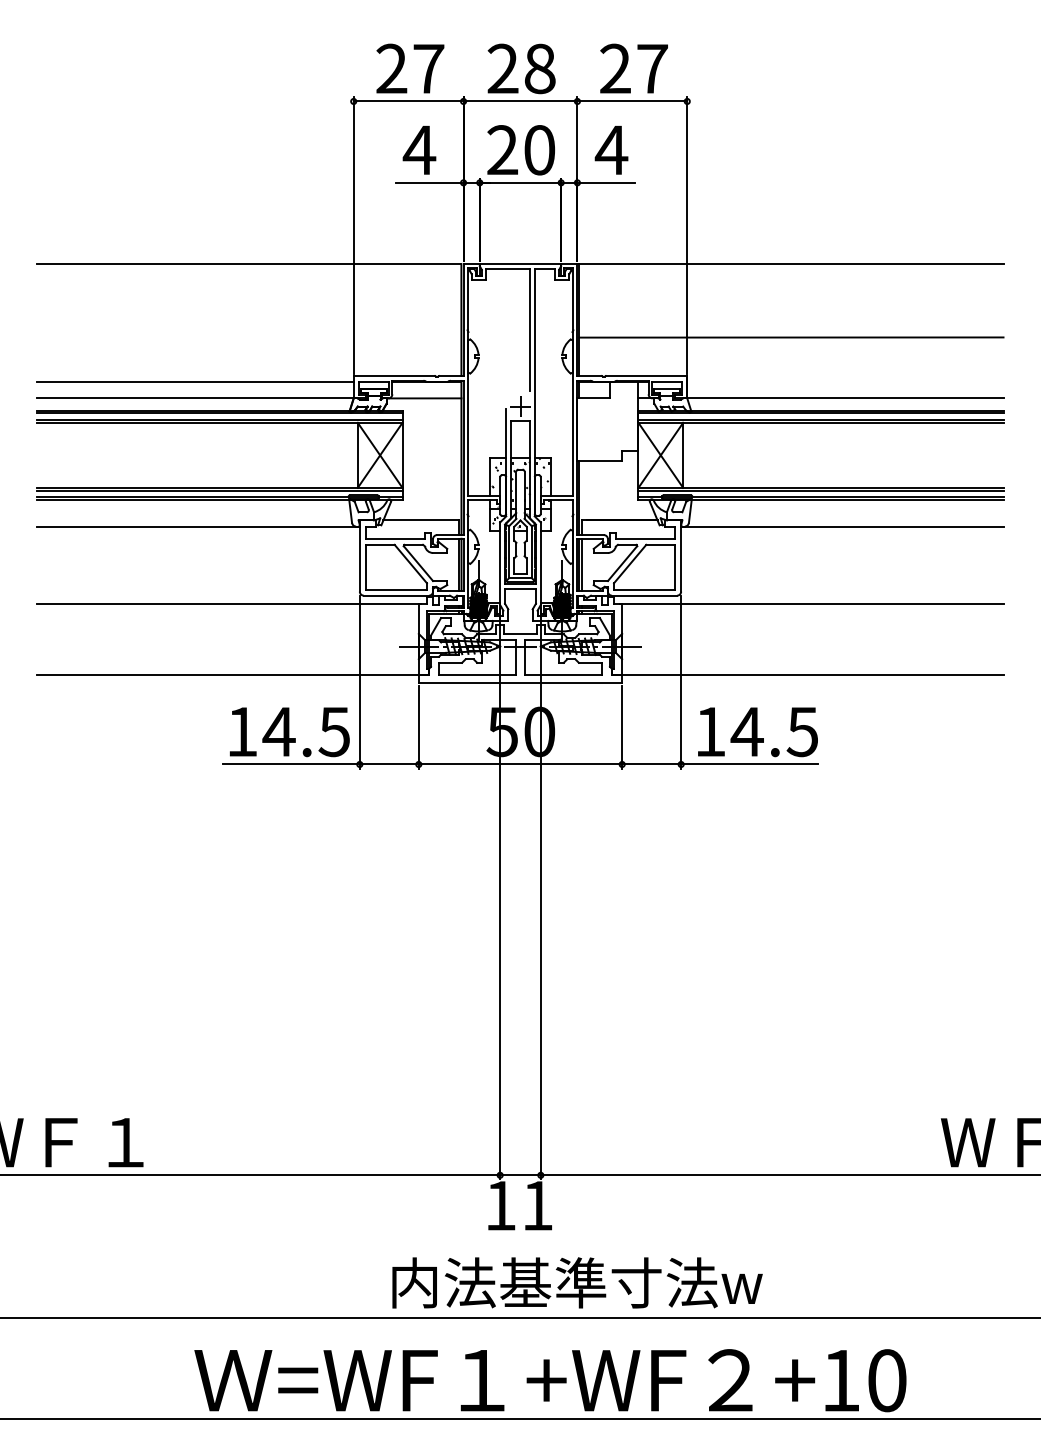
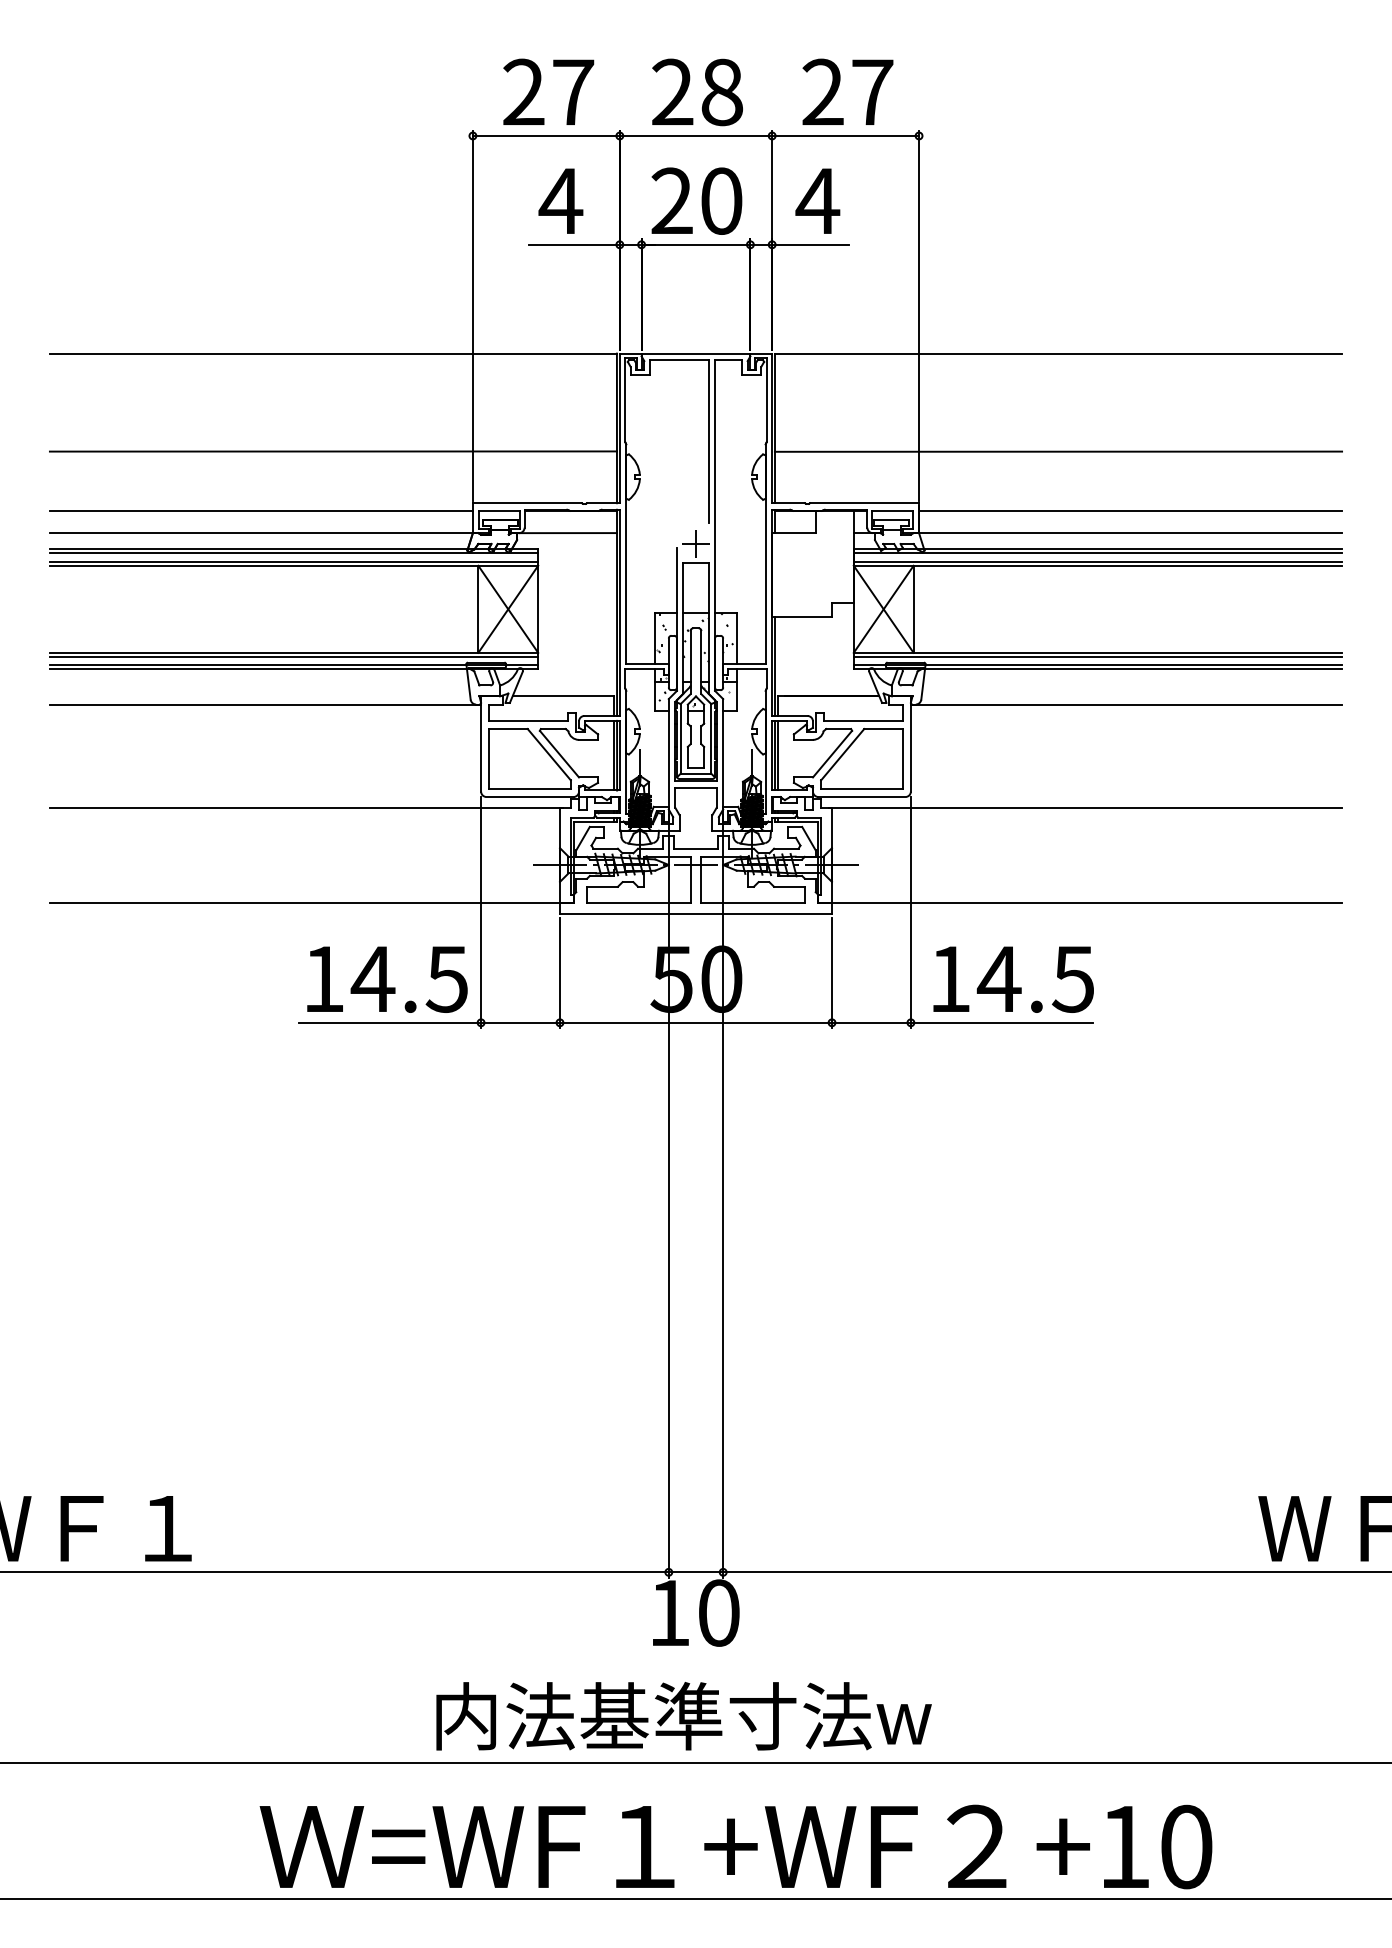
line: (249, 337) -> (333, 451), added
line: (845, 382) -> (1130, 511), added
text: (537, 1205) -> (718, 1612), 11 -> 10
text: (577, 1282) -> (683, 1715), moved

